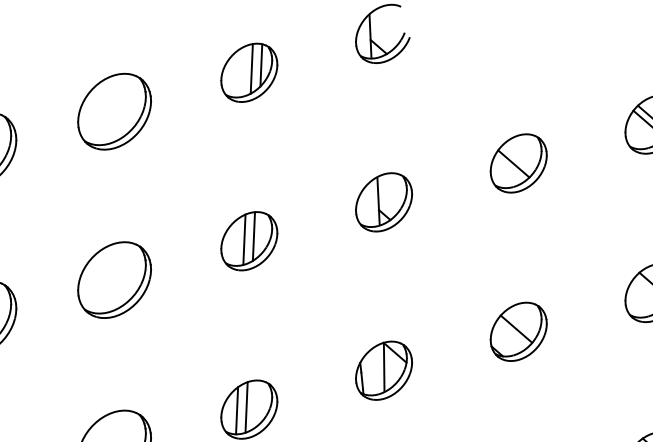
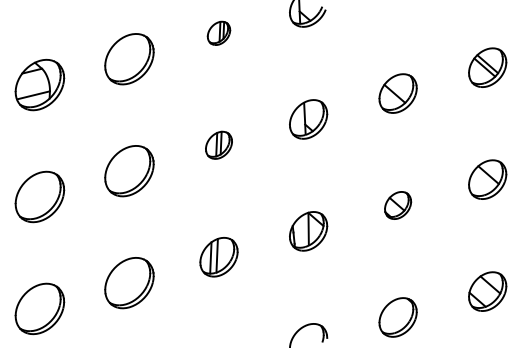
part: (248, 73) -> (218, 33), size x0.6
part: (248, 241) -> (218, 145), size x0.7
part: (517, 331) -> (397, 205), size x0.7

